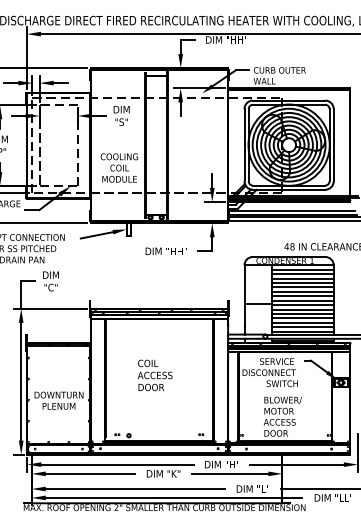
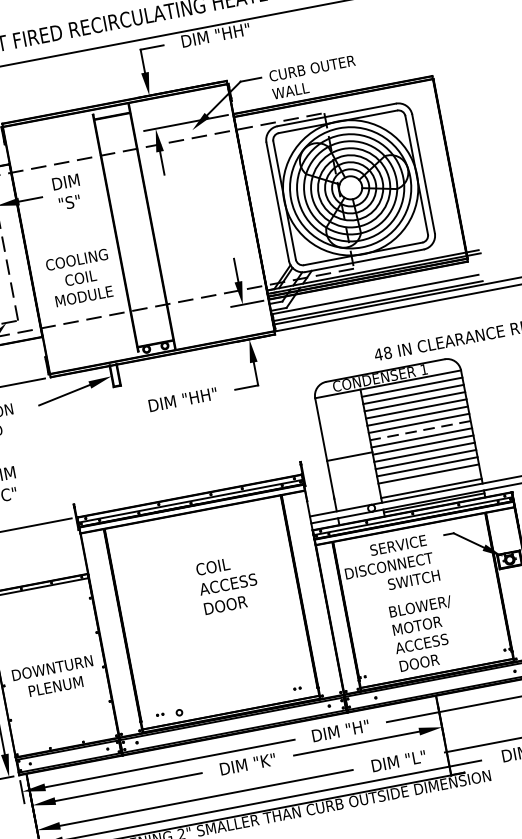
line: (302, 296) -> (419, 431), solid -> dashed
line: (302, 327) -> (429, 481), removed
text: (154, 375) -> (227, 584), moved

